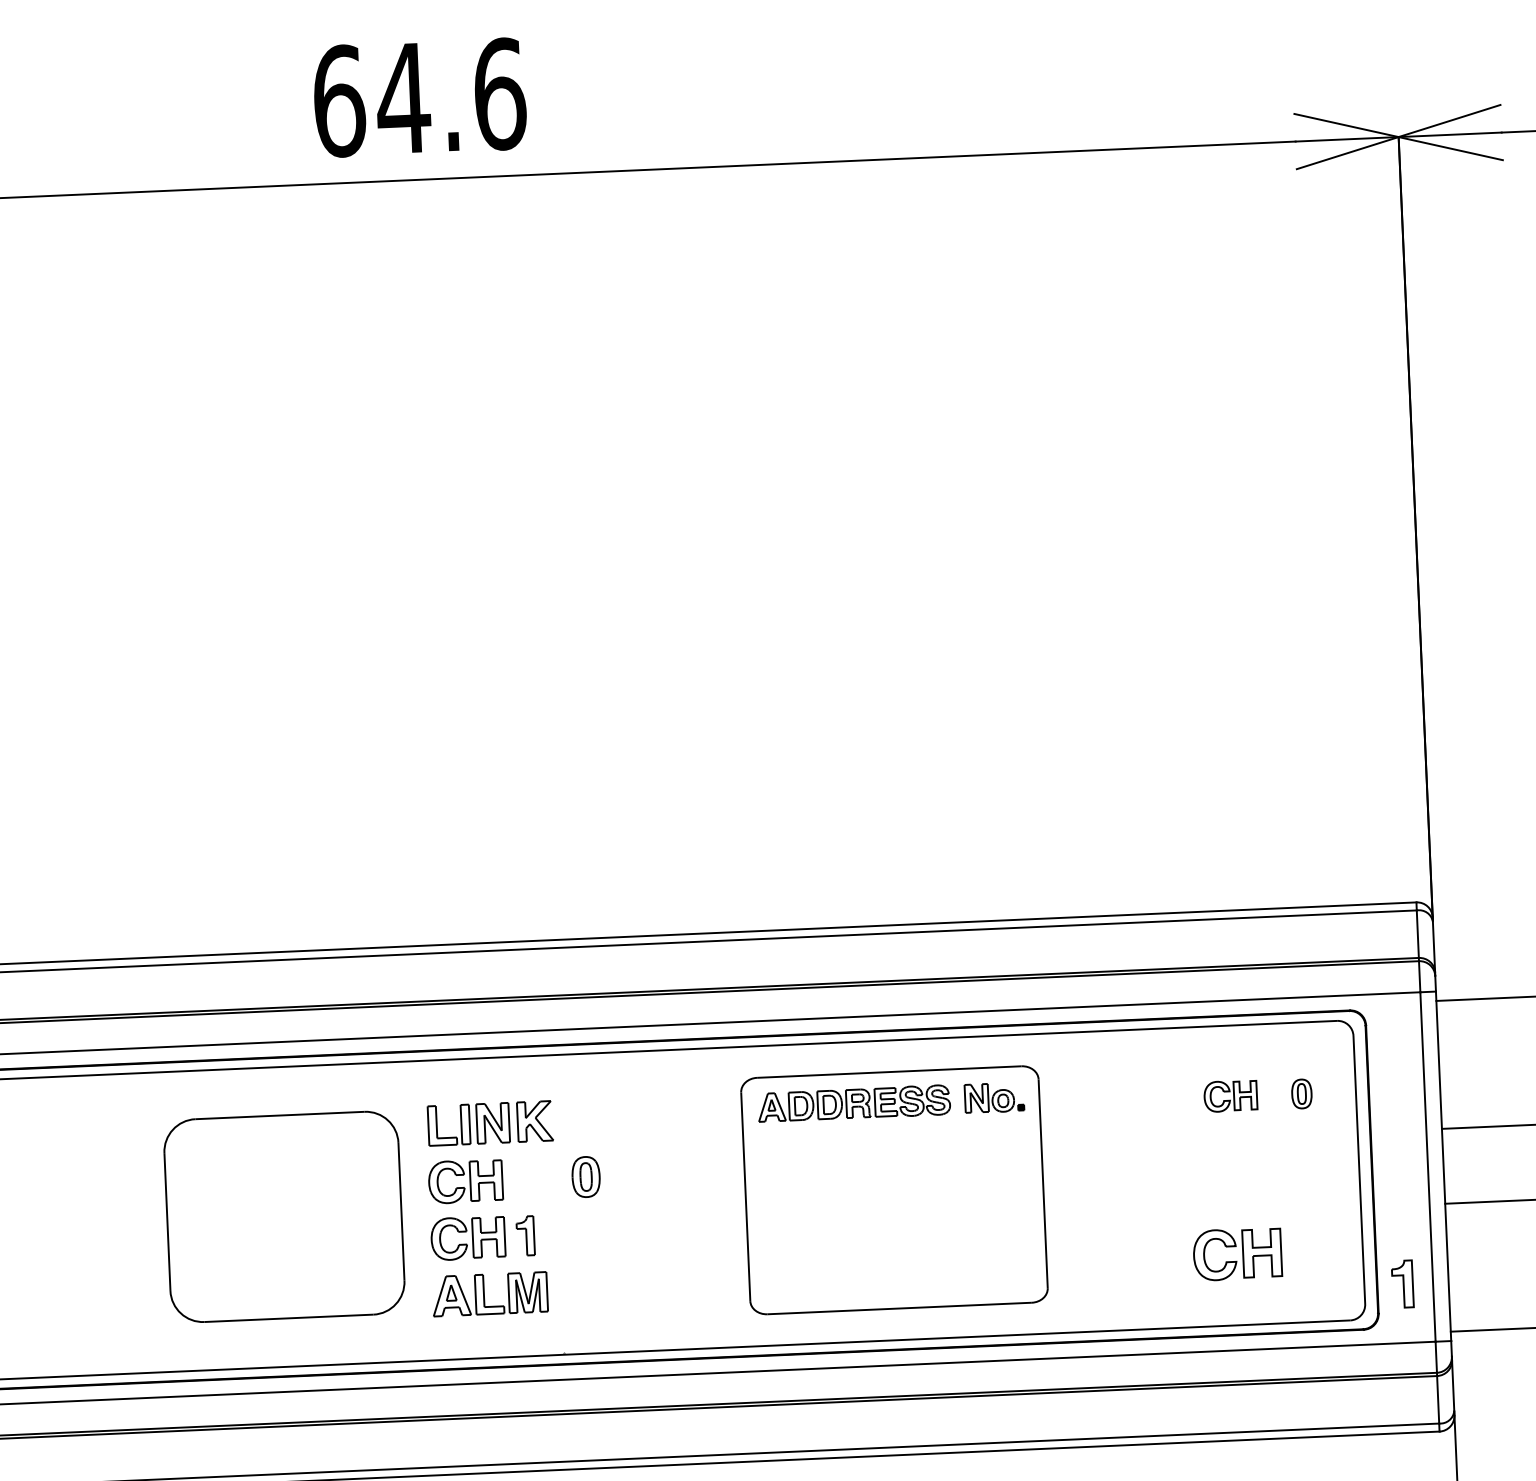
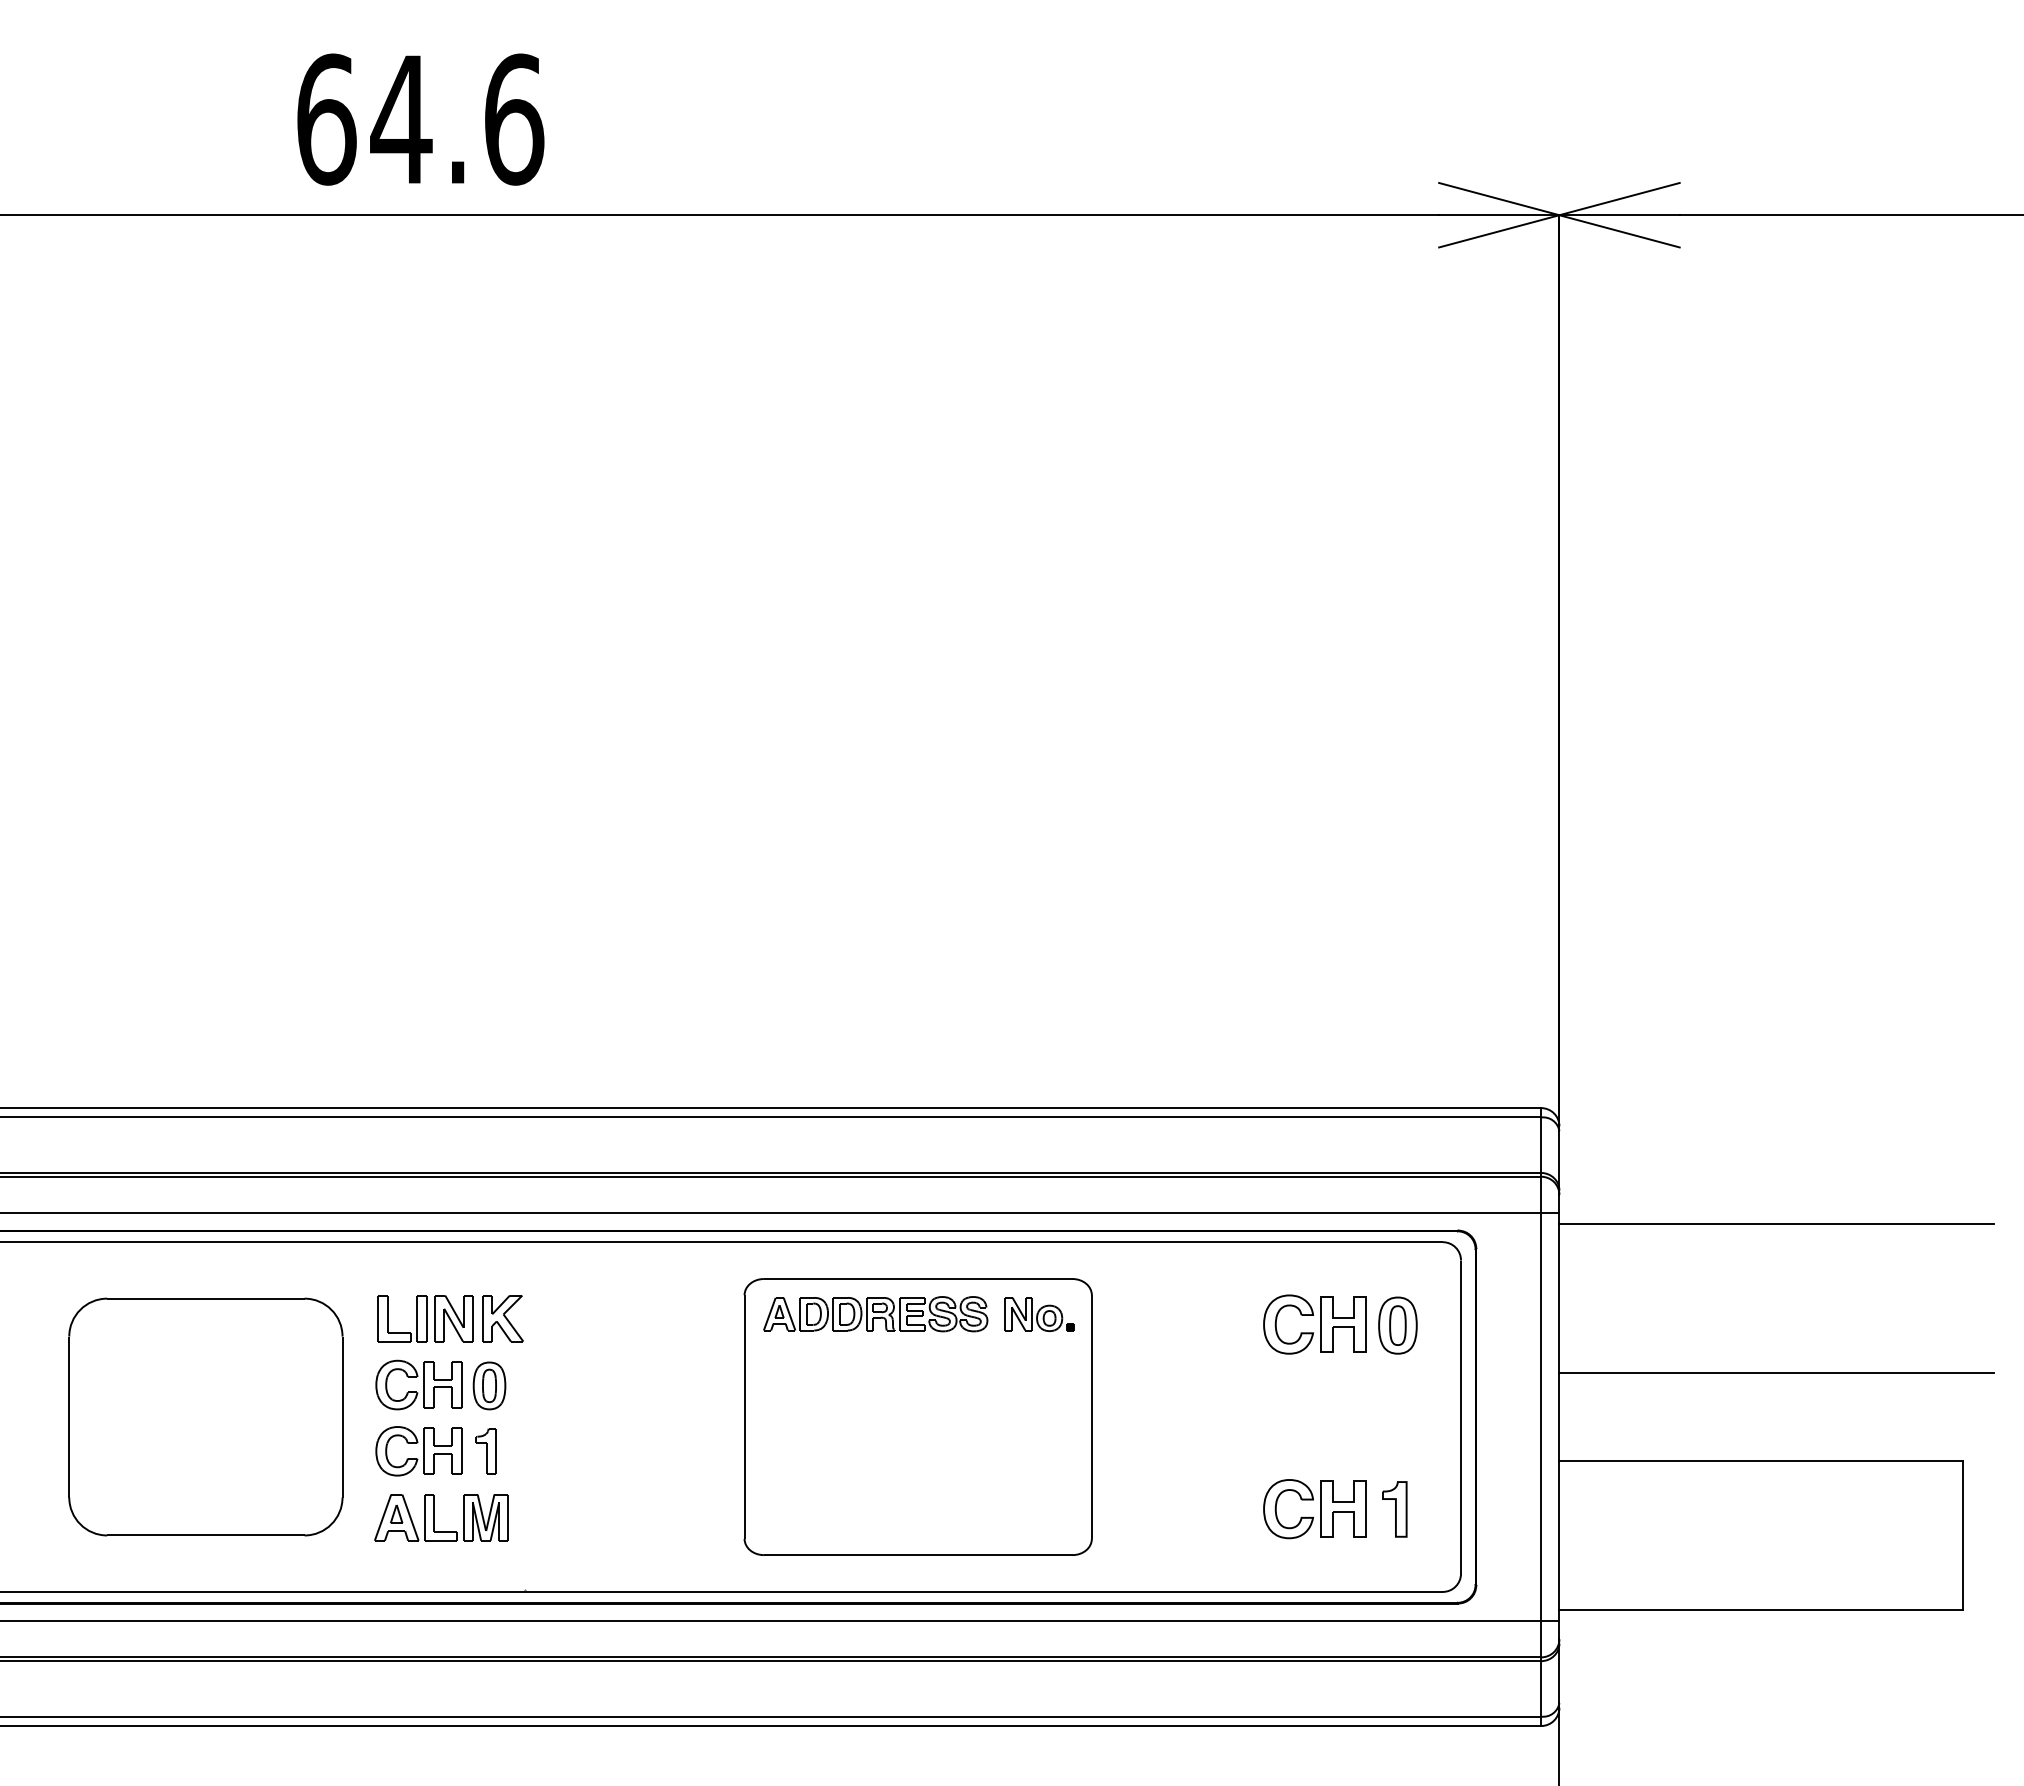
part: (1301, 1093) -> (1397, 1325), size x1.67
part: (1230, 1096) -> (1314, 1324), size x1.67
part: (586, 1176) -> (489, 1385), moved
part: (1402, 1284) -> (1394, 1509), moved

